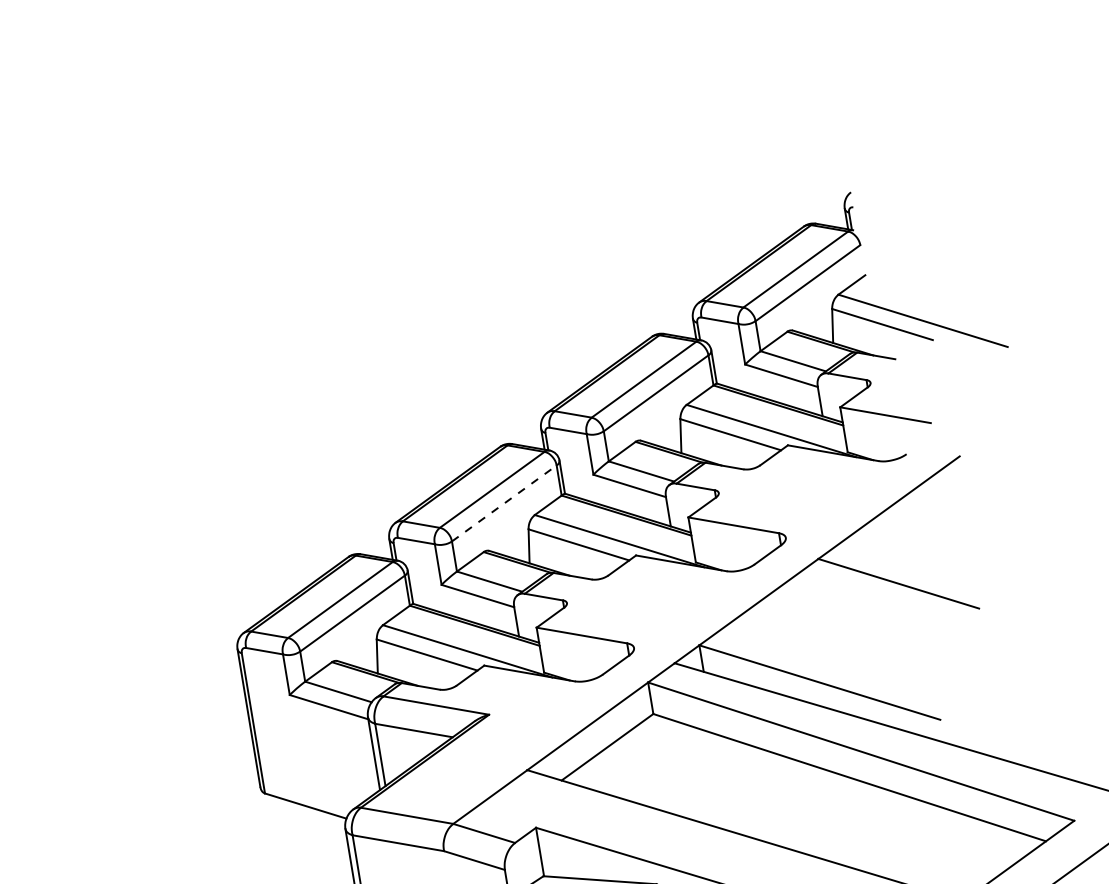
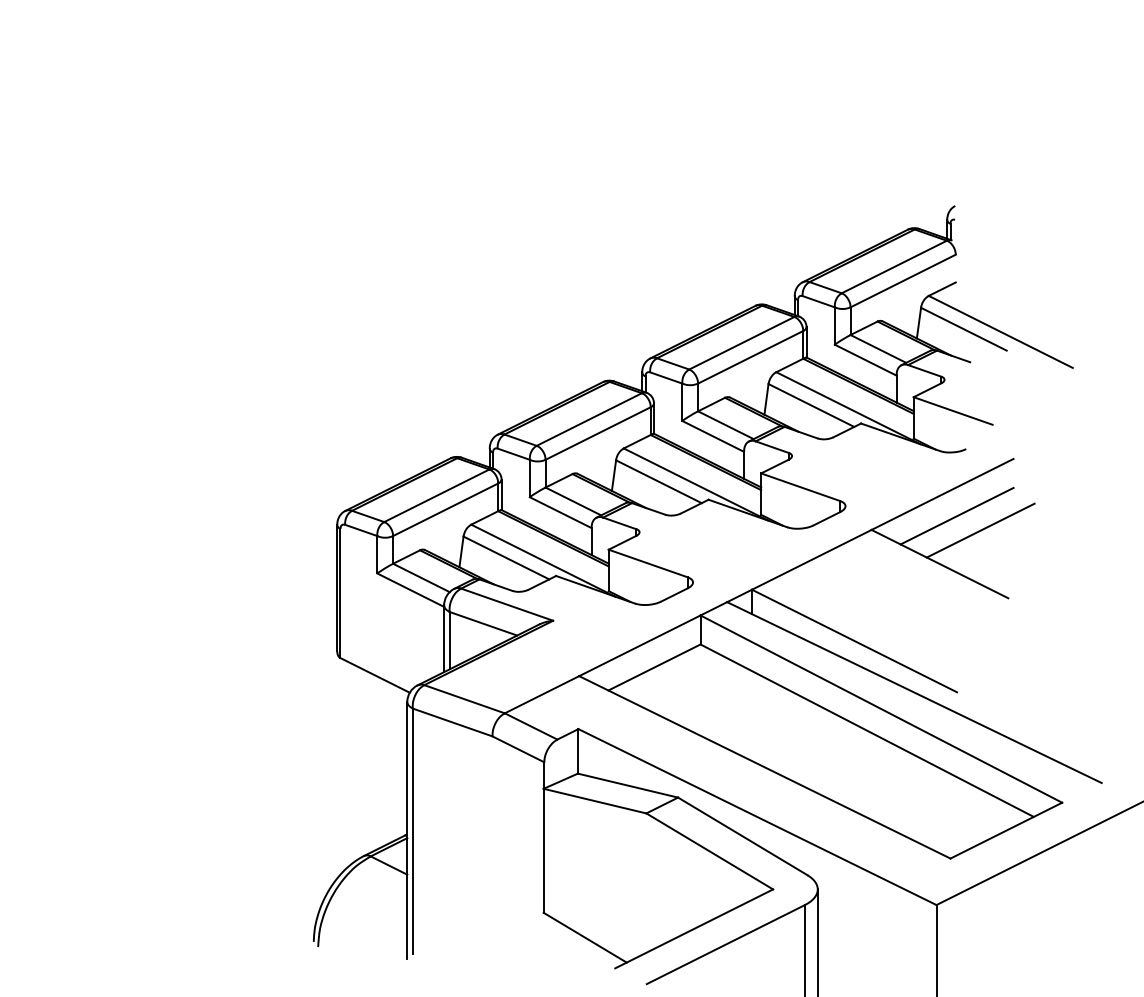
line: (504, 503) -> (598, 433), dashed -> solid
line: (907, 528) -> (956, 515), added
line: (936, 540) -> (980, 530), added

